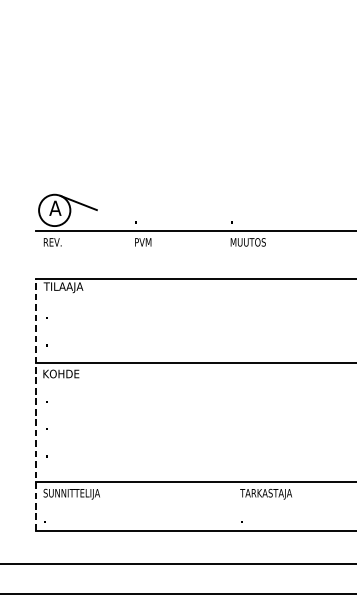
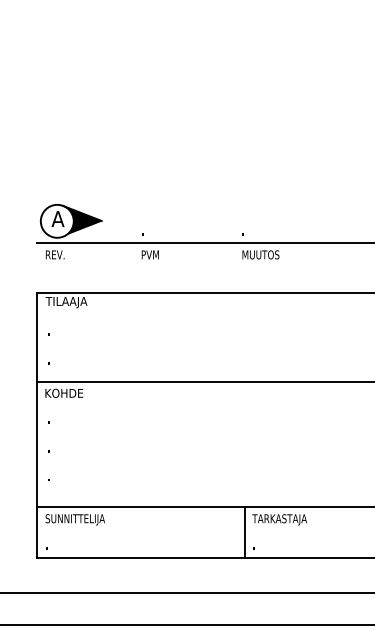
fill: (78, 210) -> (82, 221), added
line: (35, 404) -> (37, 425), dashed -> solid
line: (232, 506) -> (244, 532), added

